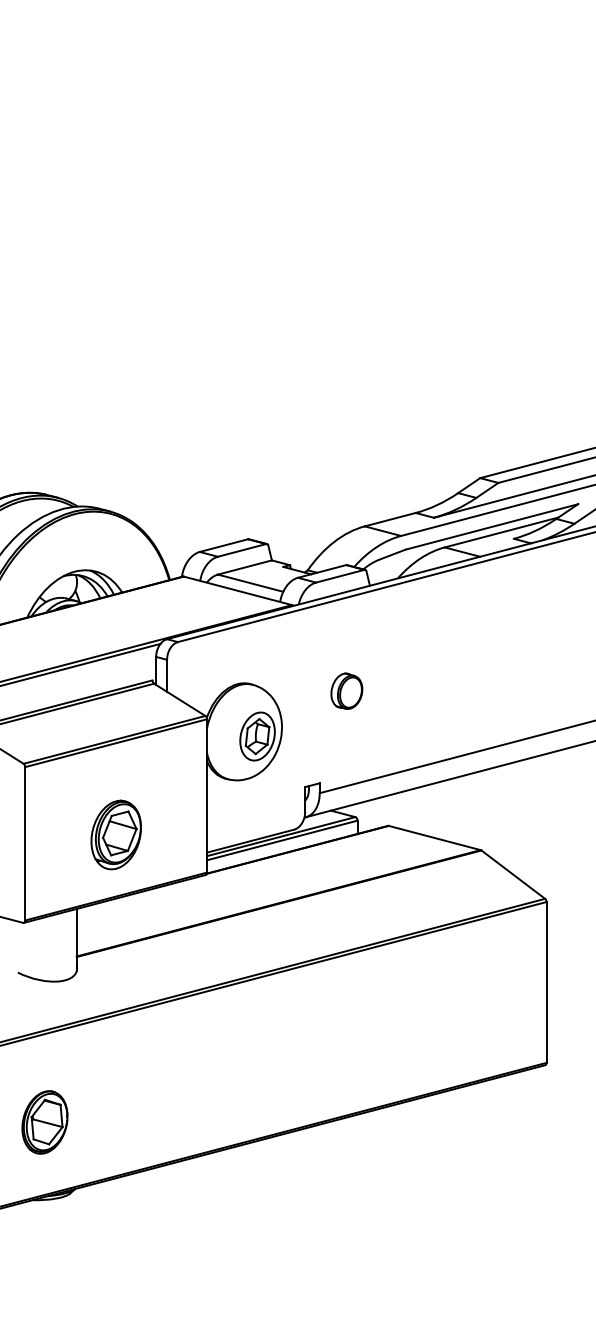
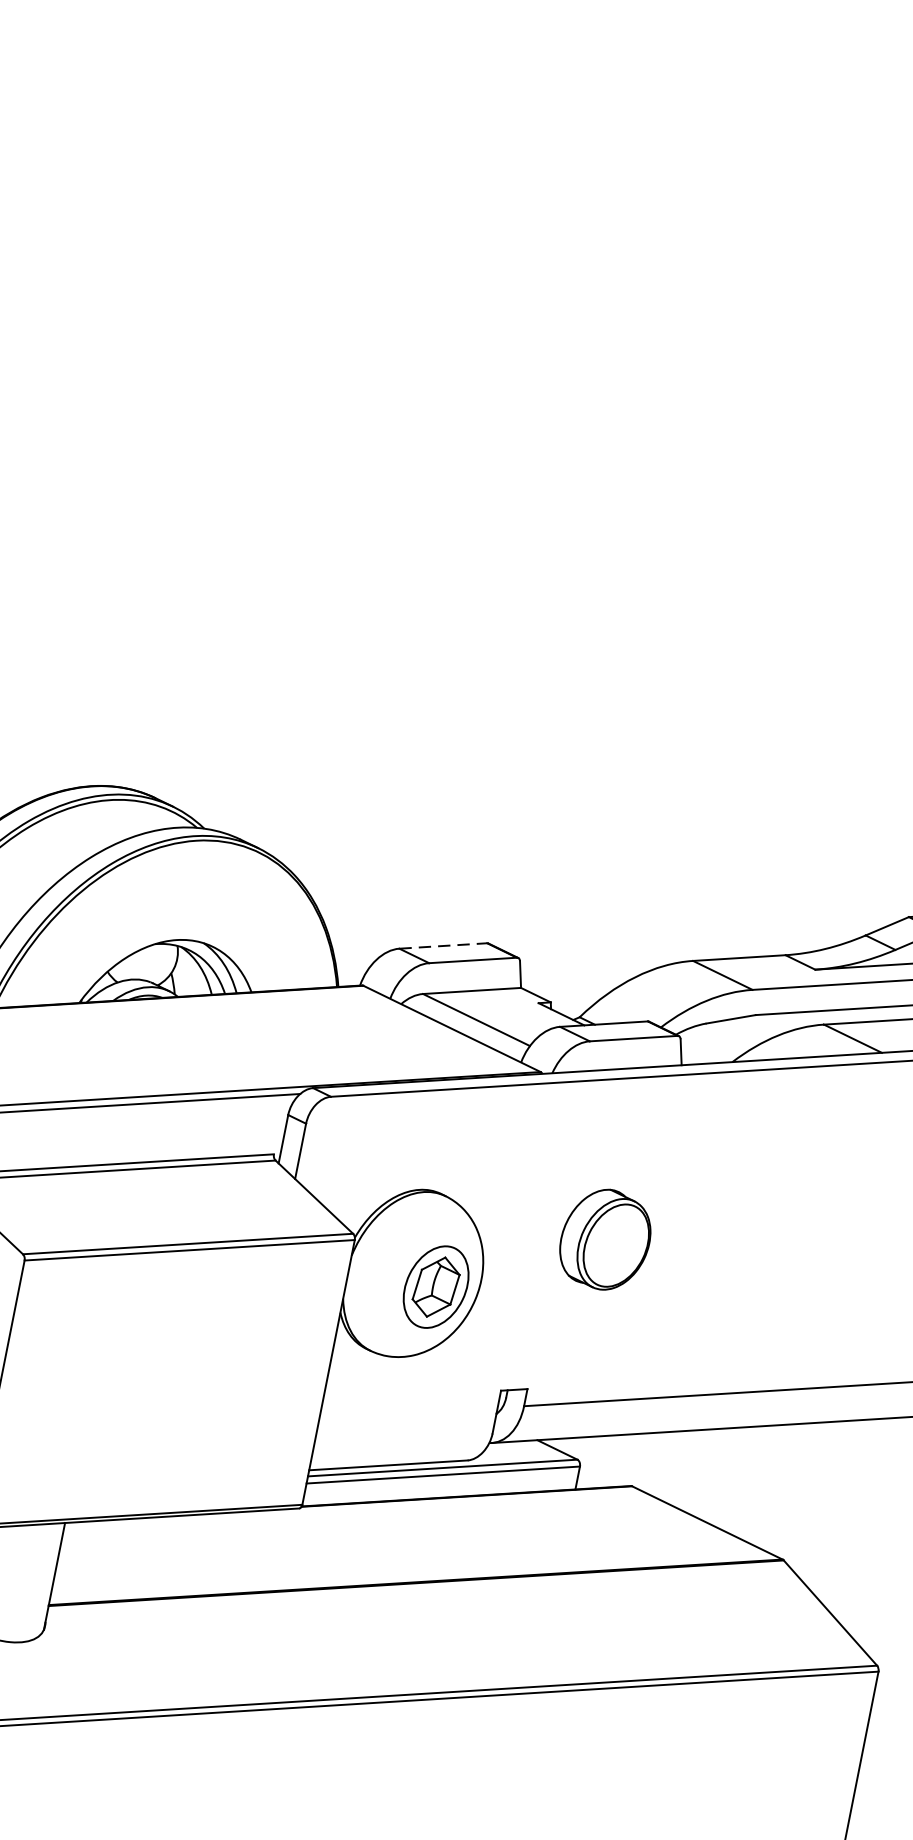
line: (223, 545) -> (442, 945), solid -> dashed
part: (346, 690) -> (605, 1238), size x1.6
part: (115, 834) -> (157, 1407), removed

